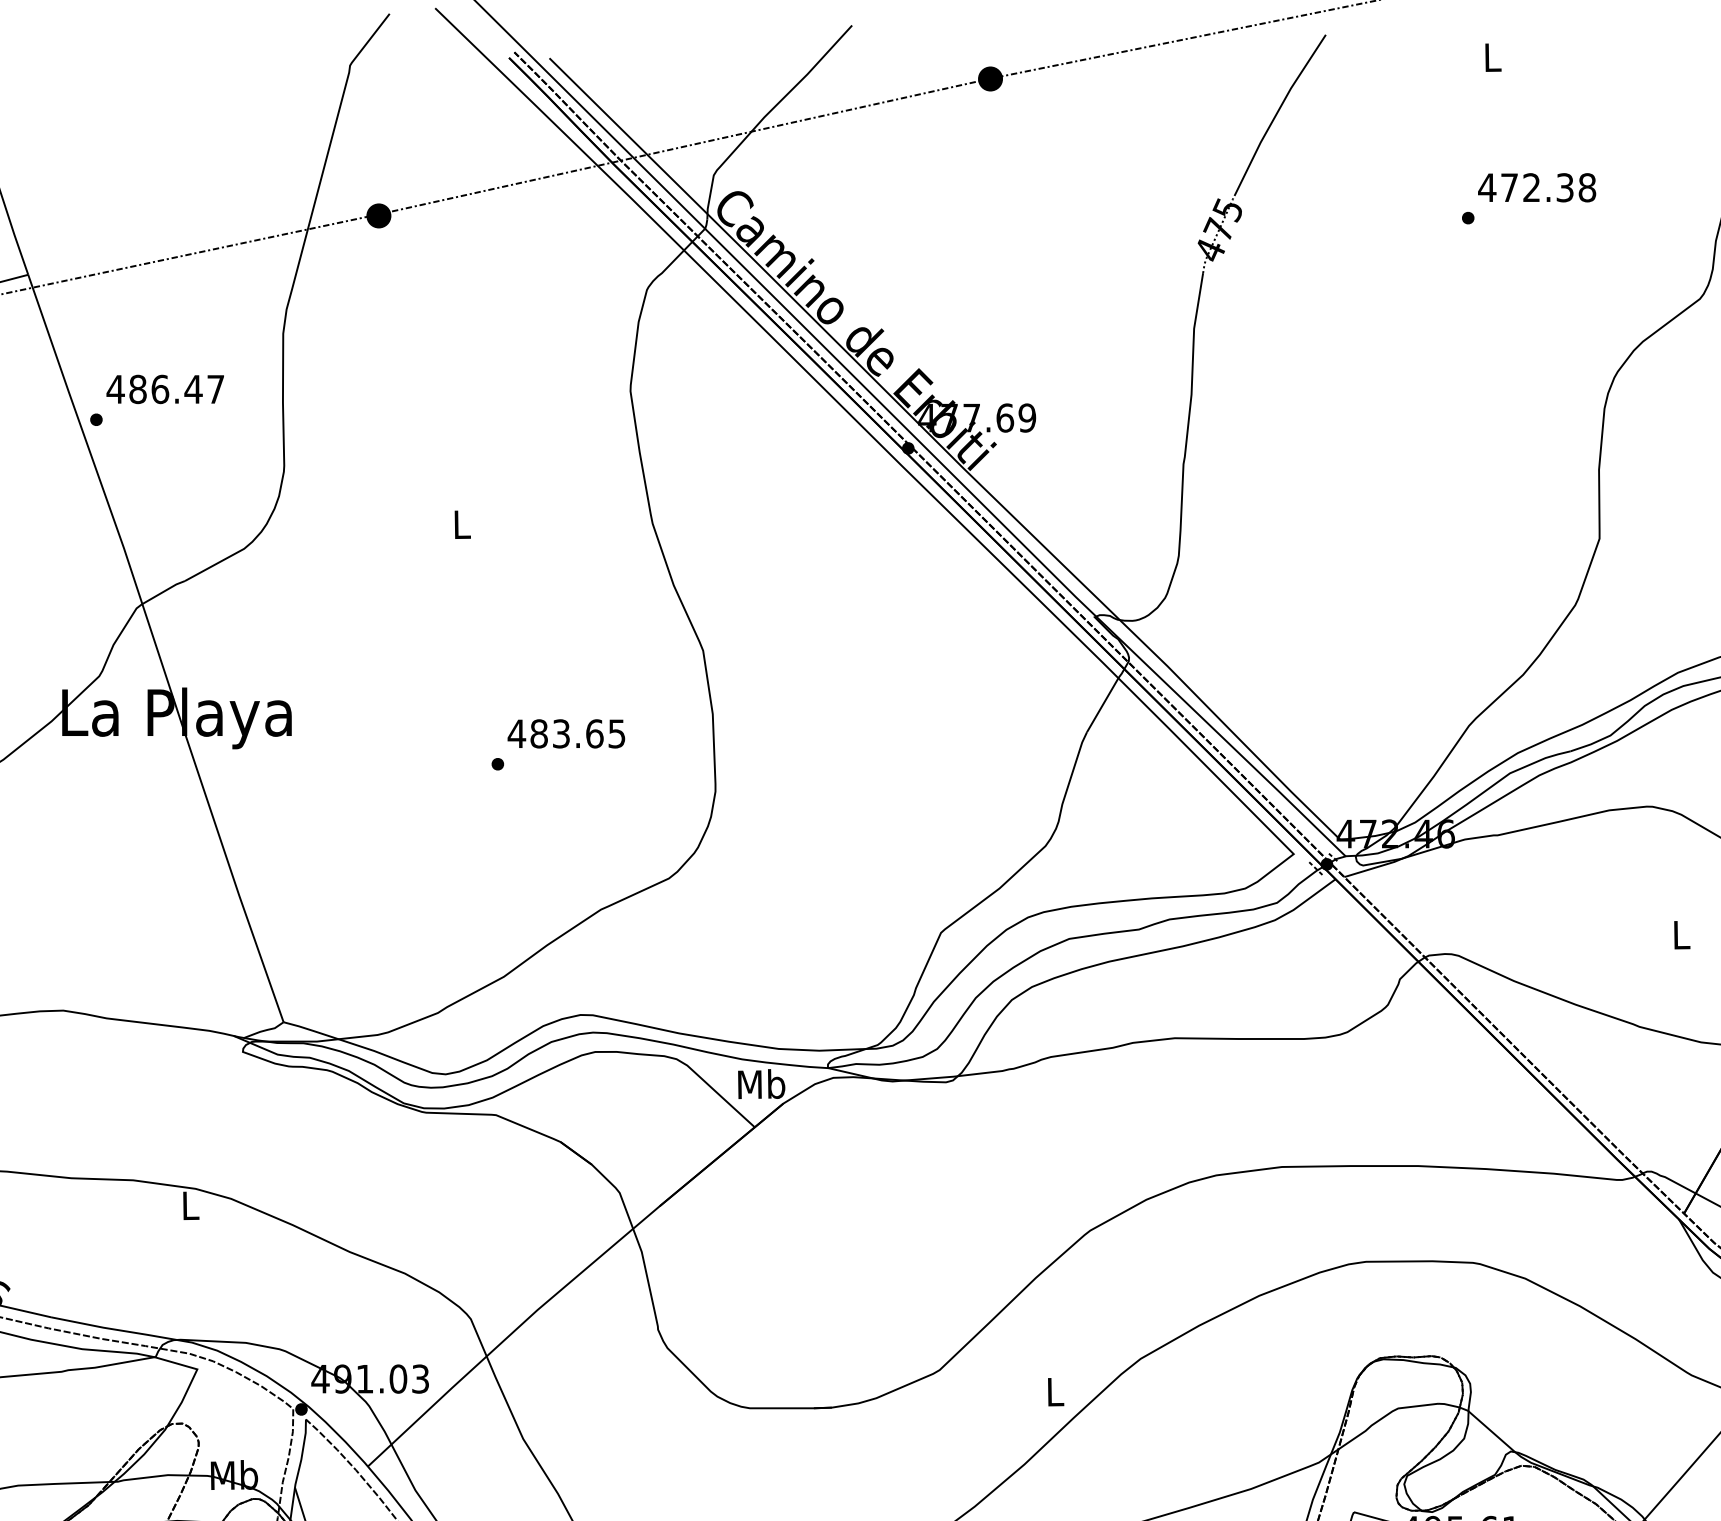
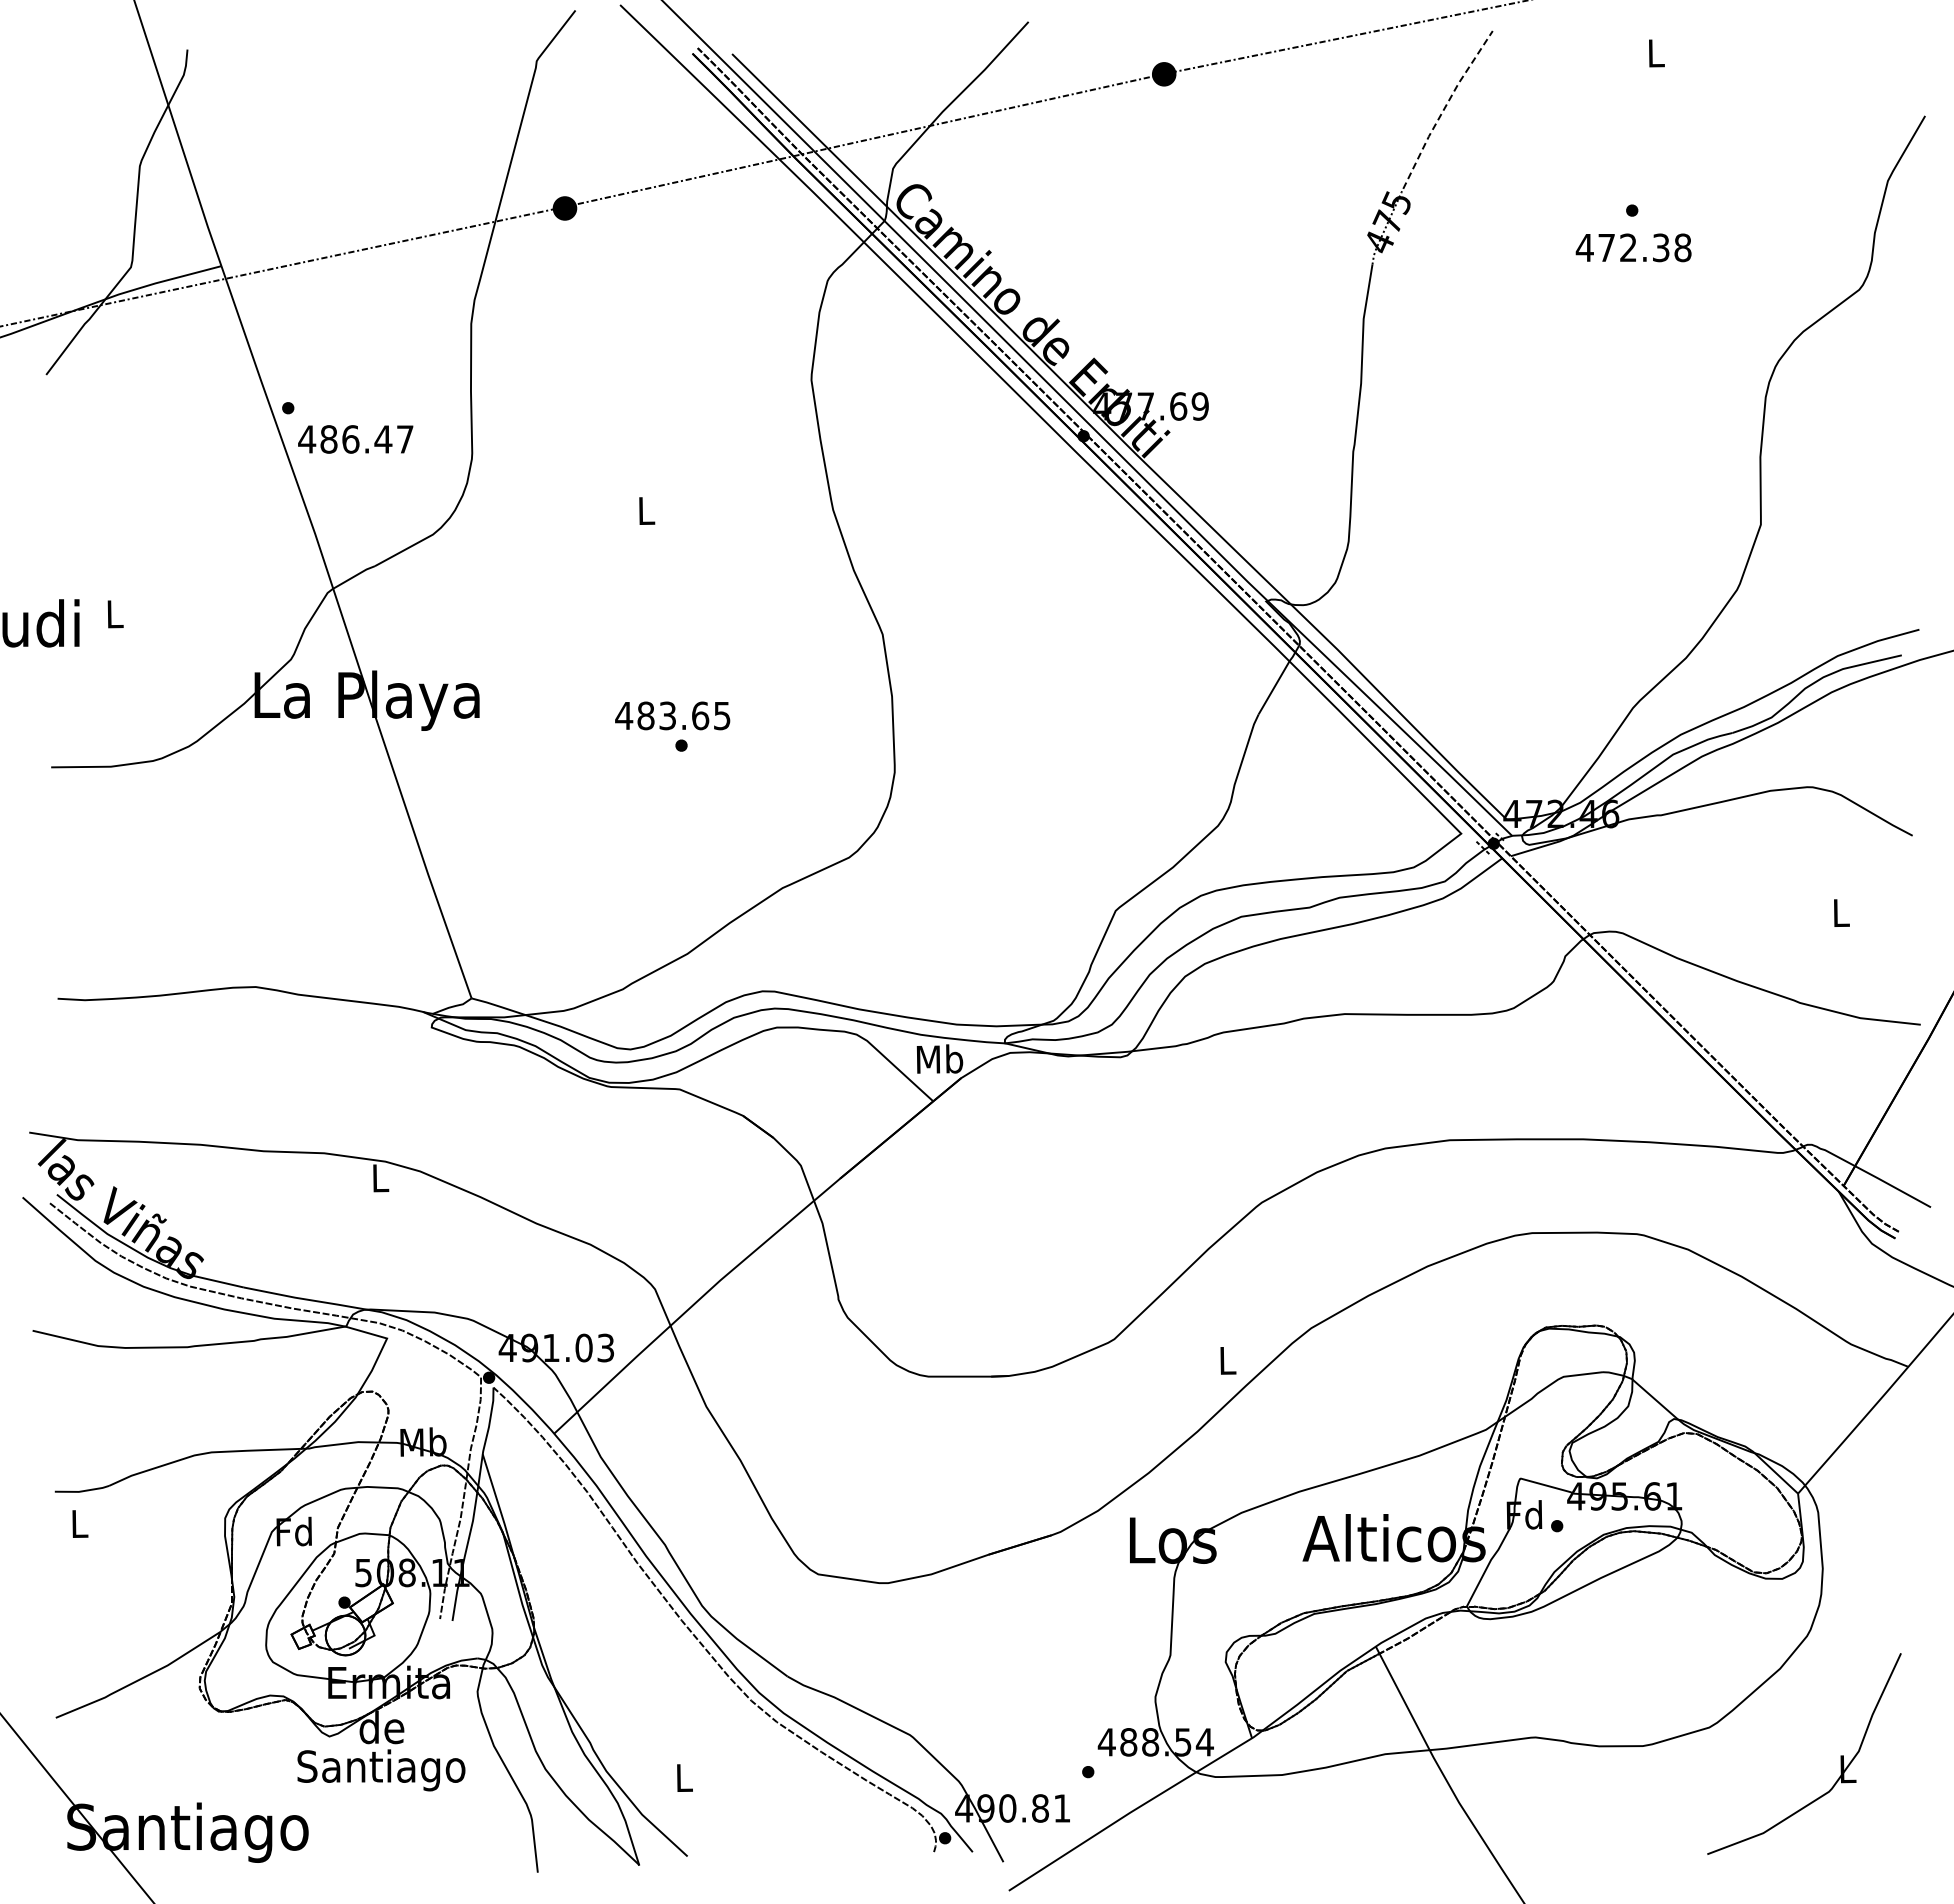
line: (1276, 112) -> (1444, 107), solid -> dashed
text: (1536, 187) -> (1633, 247), moved
text: (165, 389) -> (355, 439), moved
text: (566, 733) -> (672, 715), moved

